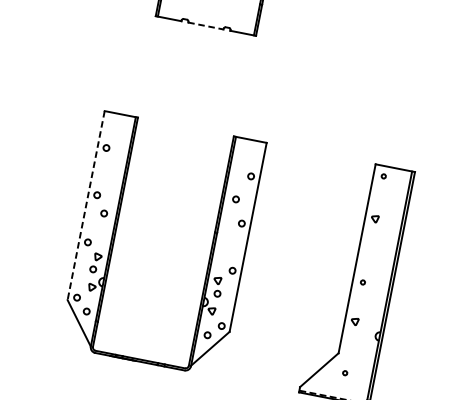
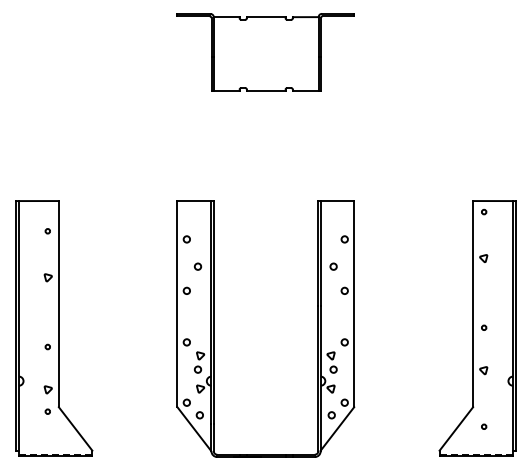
line: (206, 25) -> (266, 90), dashed -> solid
line: (86, 205) -> (177, 304), dashed -> solid
circle: (103, 213) -> (197, 266), moved

